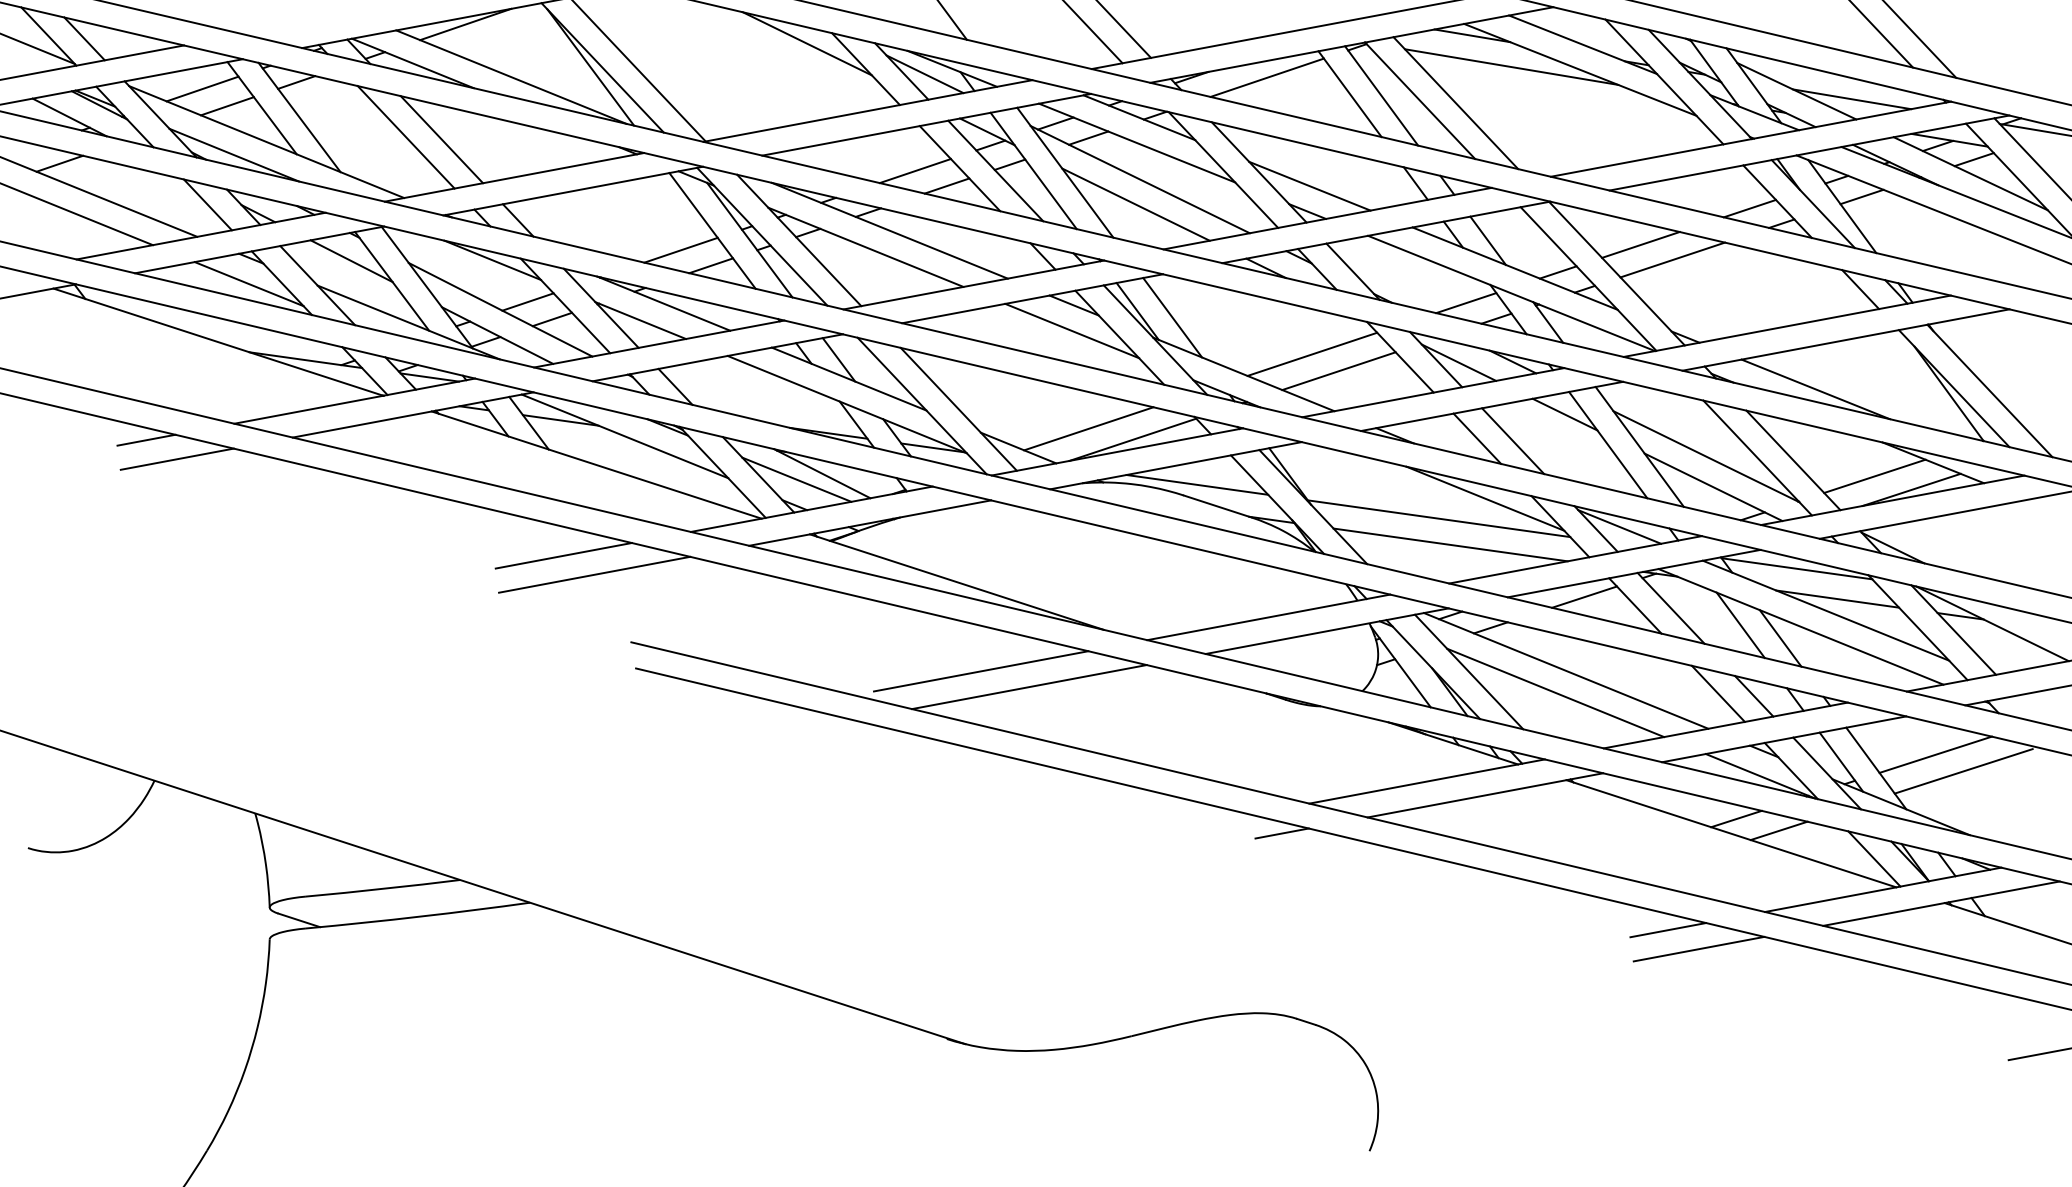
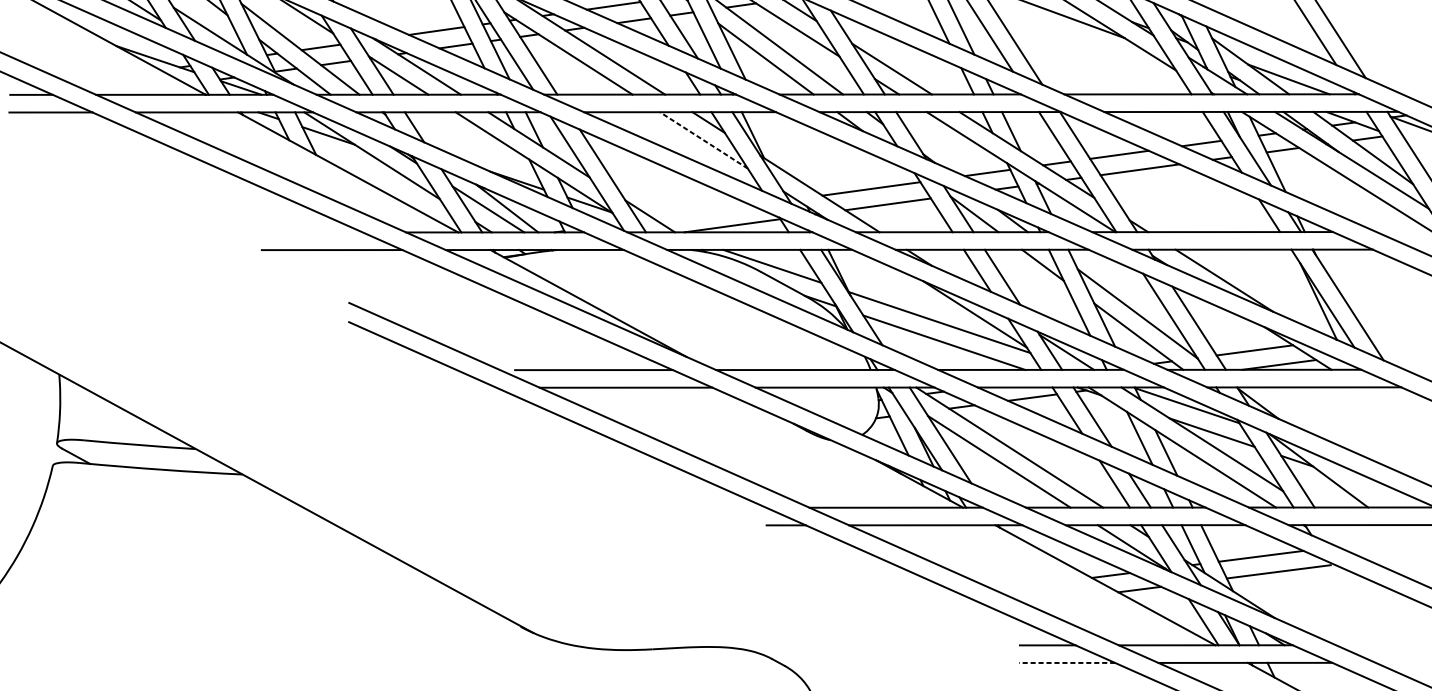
line: (1172, 317) -> (776, 144), removed
line: (1071, 330) -> (703, 139), solid -> dashed
line: (1088, 428) -> (702, 211), removed
line: (563, 555) -> (312, 232), removed
line: (1698, 949) -> (1066, 663), solid -> dashed

